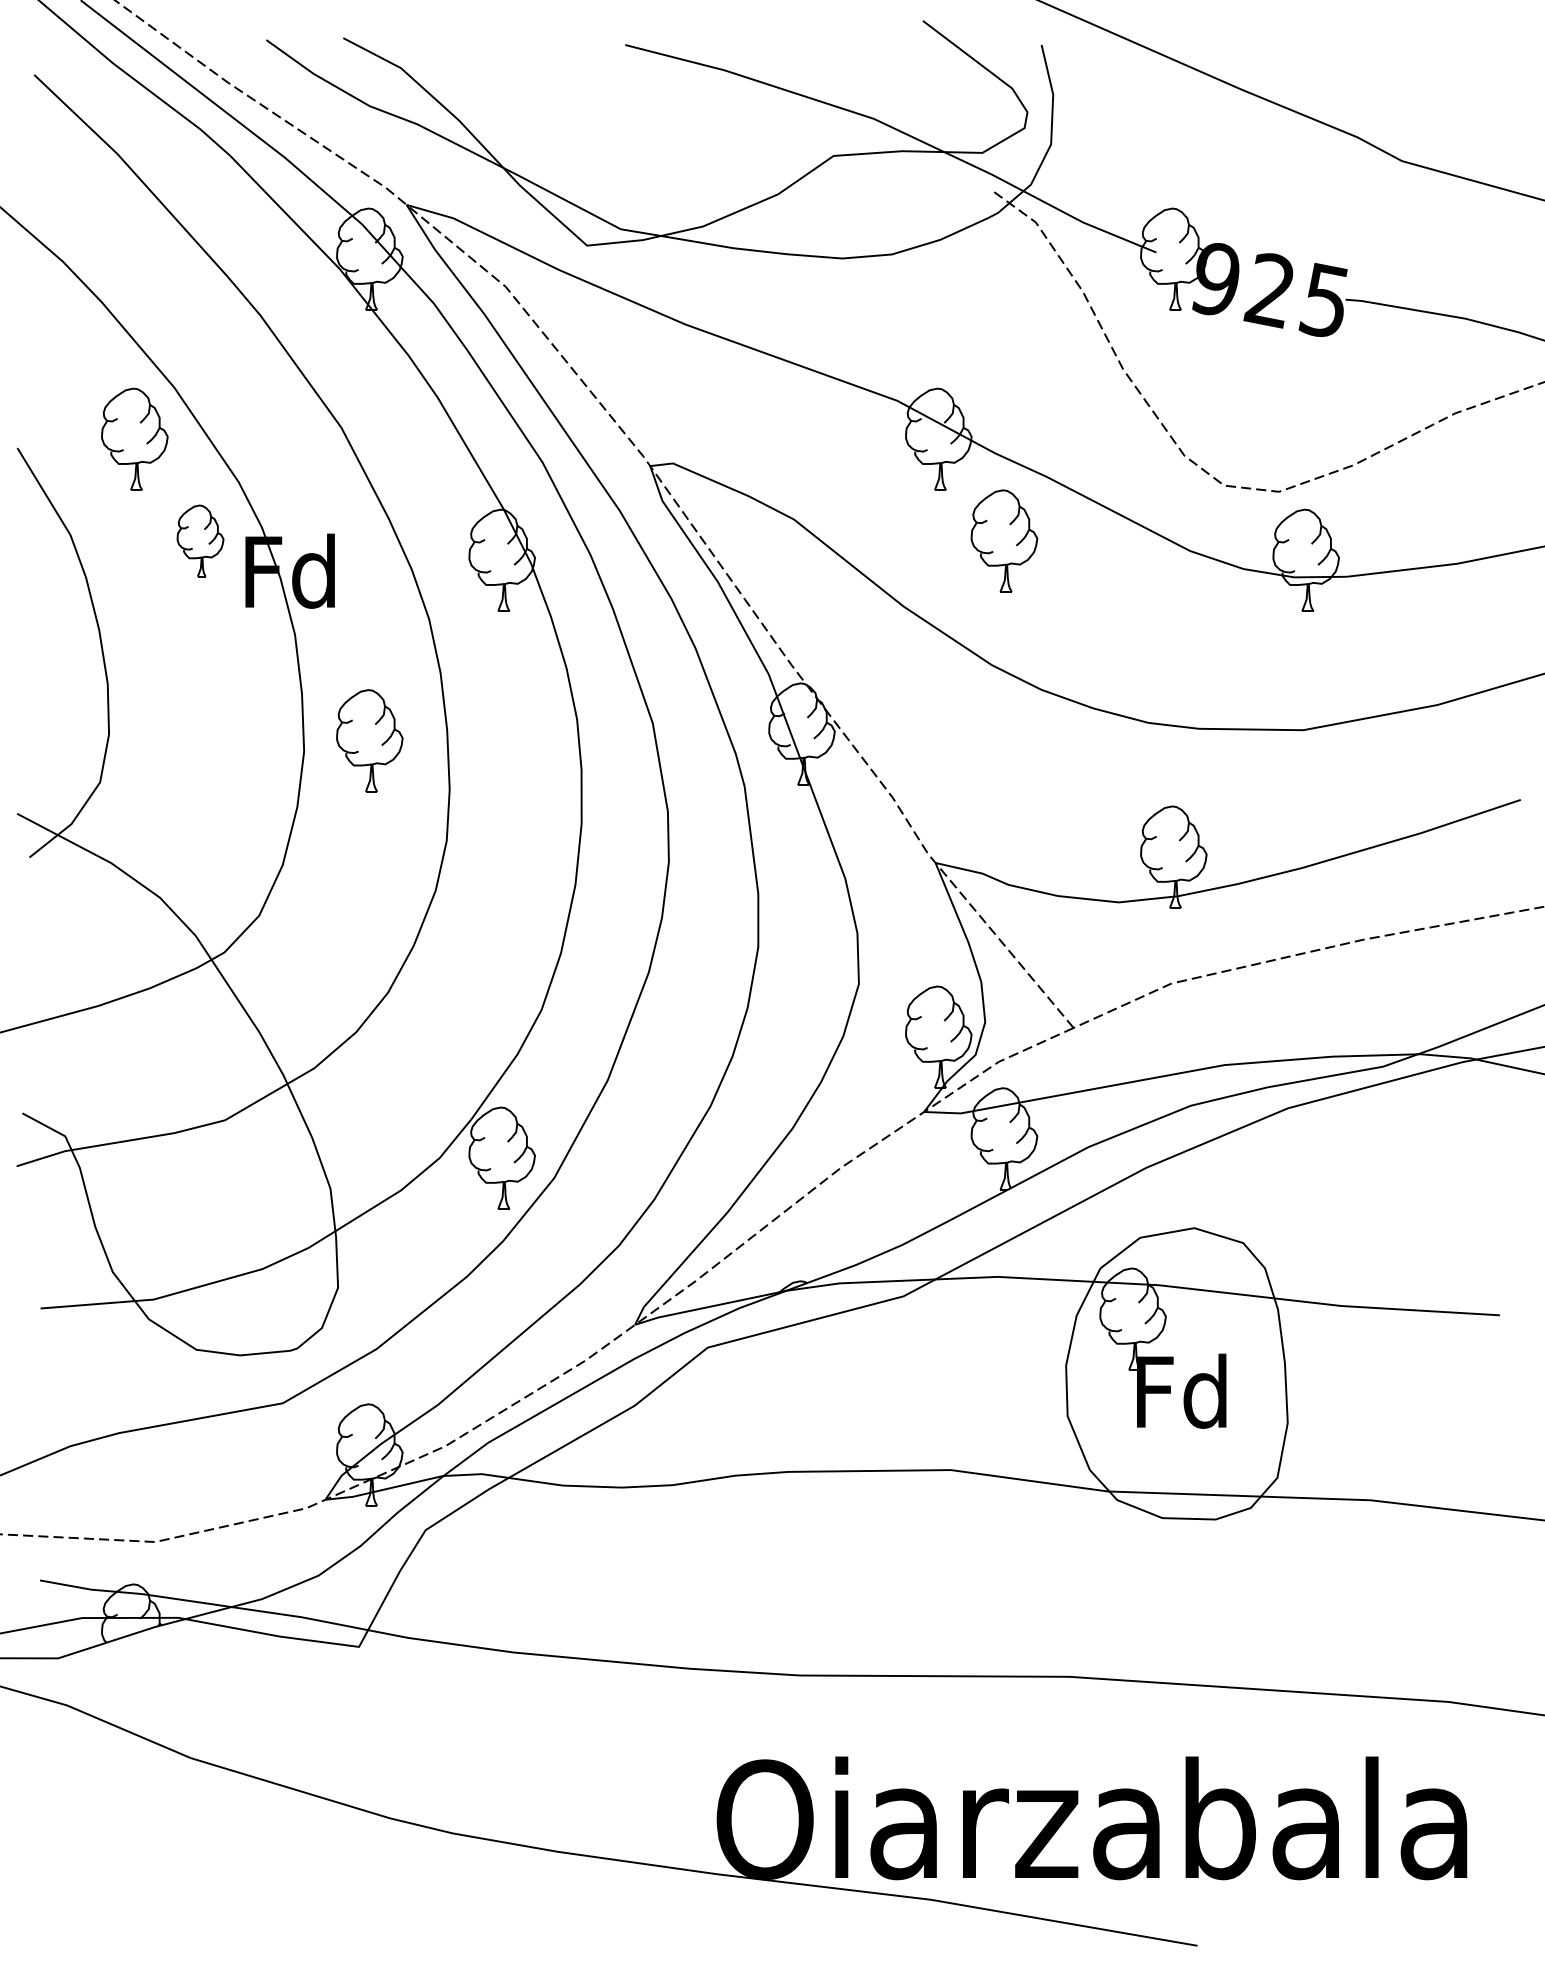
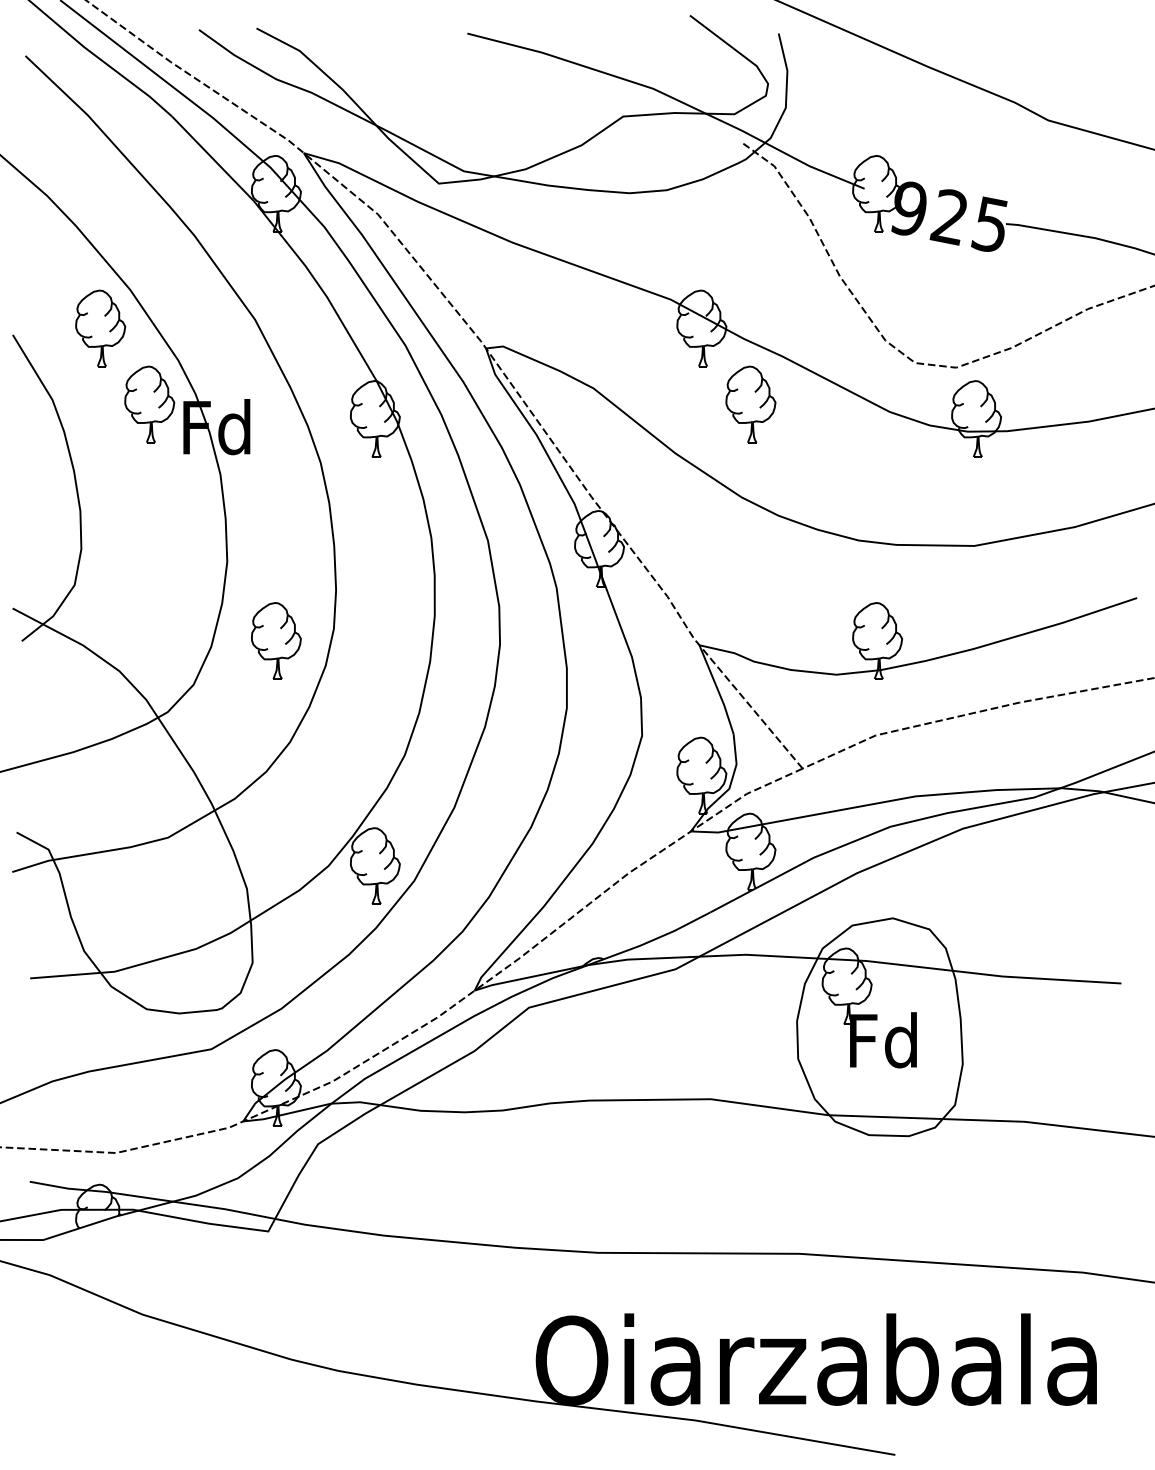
part: (200, 541) -> (149, 404), size x1.43
part: (369, 740) -> (276, 640), moved

